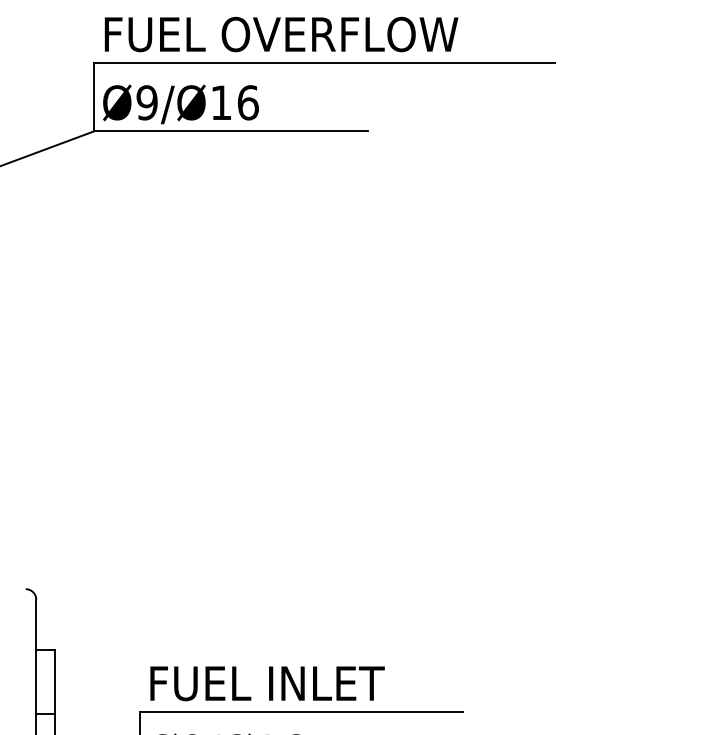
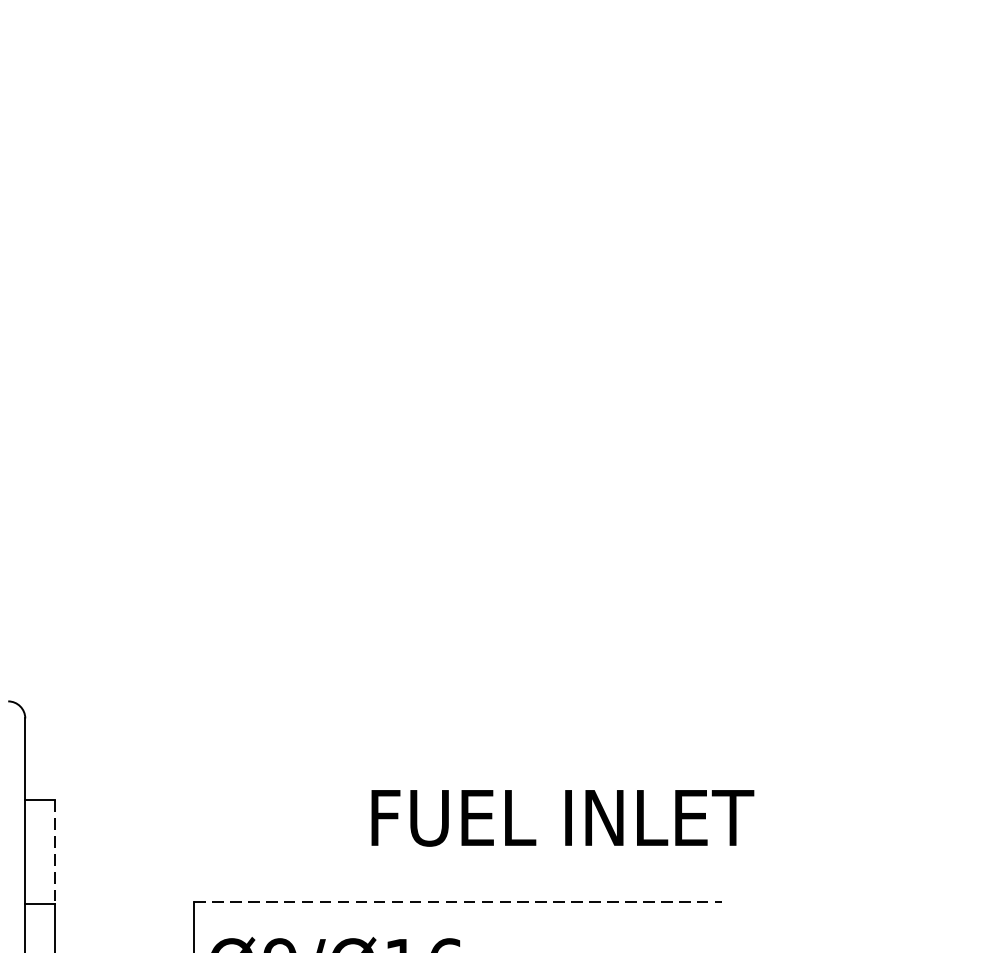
line: (54, 681) -> (55, 852), solid -> dashed
text: (267, 683) -> (562, 817), moved
line: (301, 712) -> (458, 902), solid -> dashed

